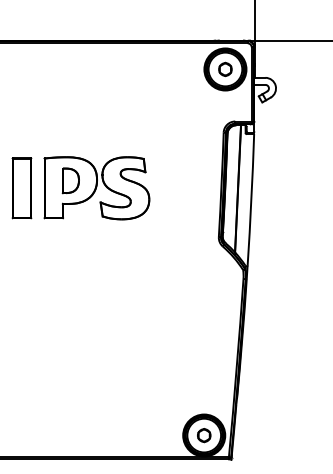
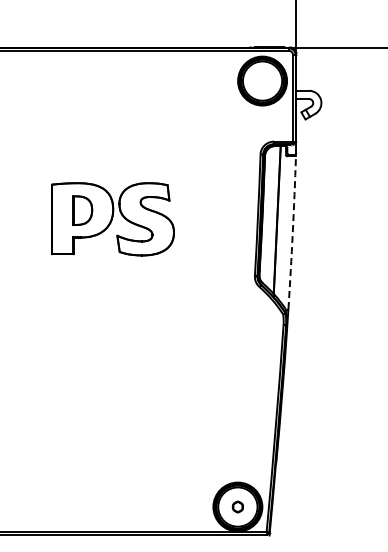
part: (225, 68) -> (262, 80), removed
part: (21, 188) -> (25, 219), removed
arc: (251, 199) -> (292, 232), solid -> dashed
part: (203, 435) -> (237, 506), size x0.7

